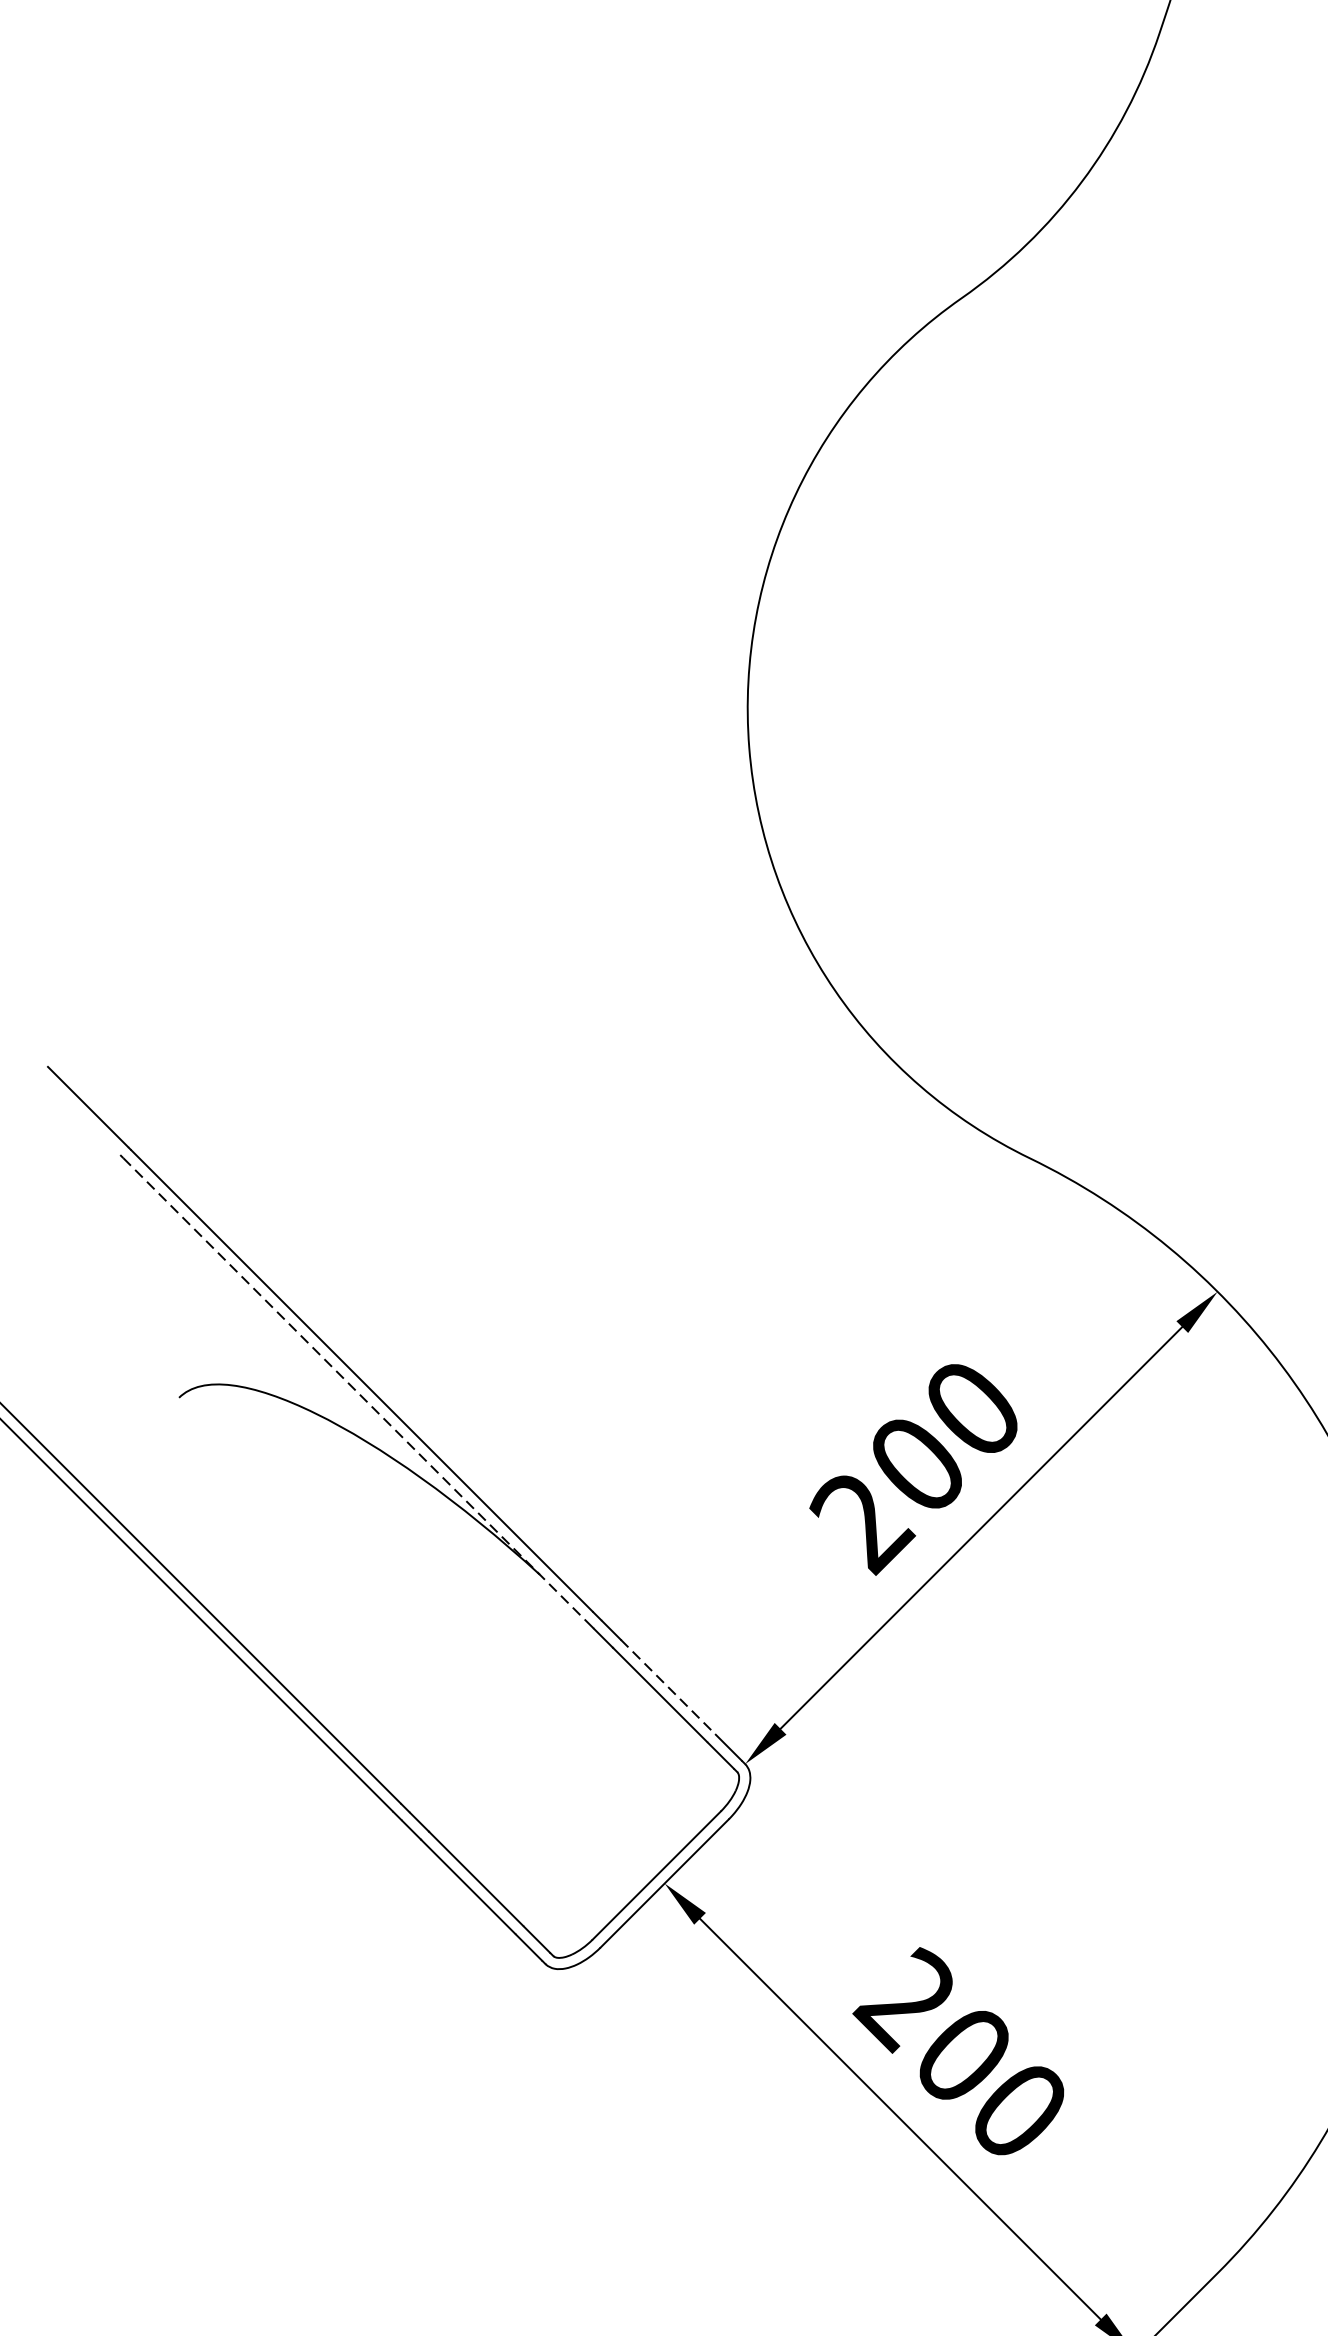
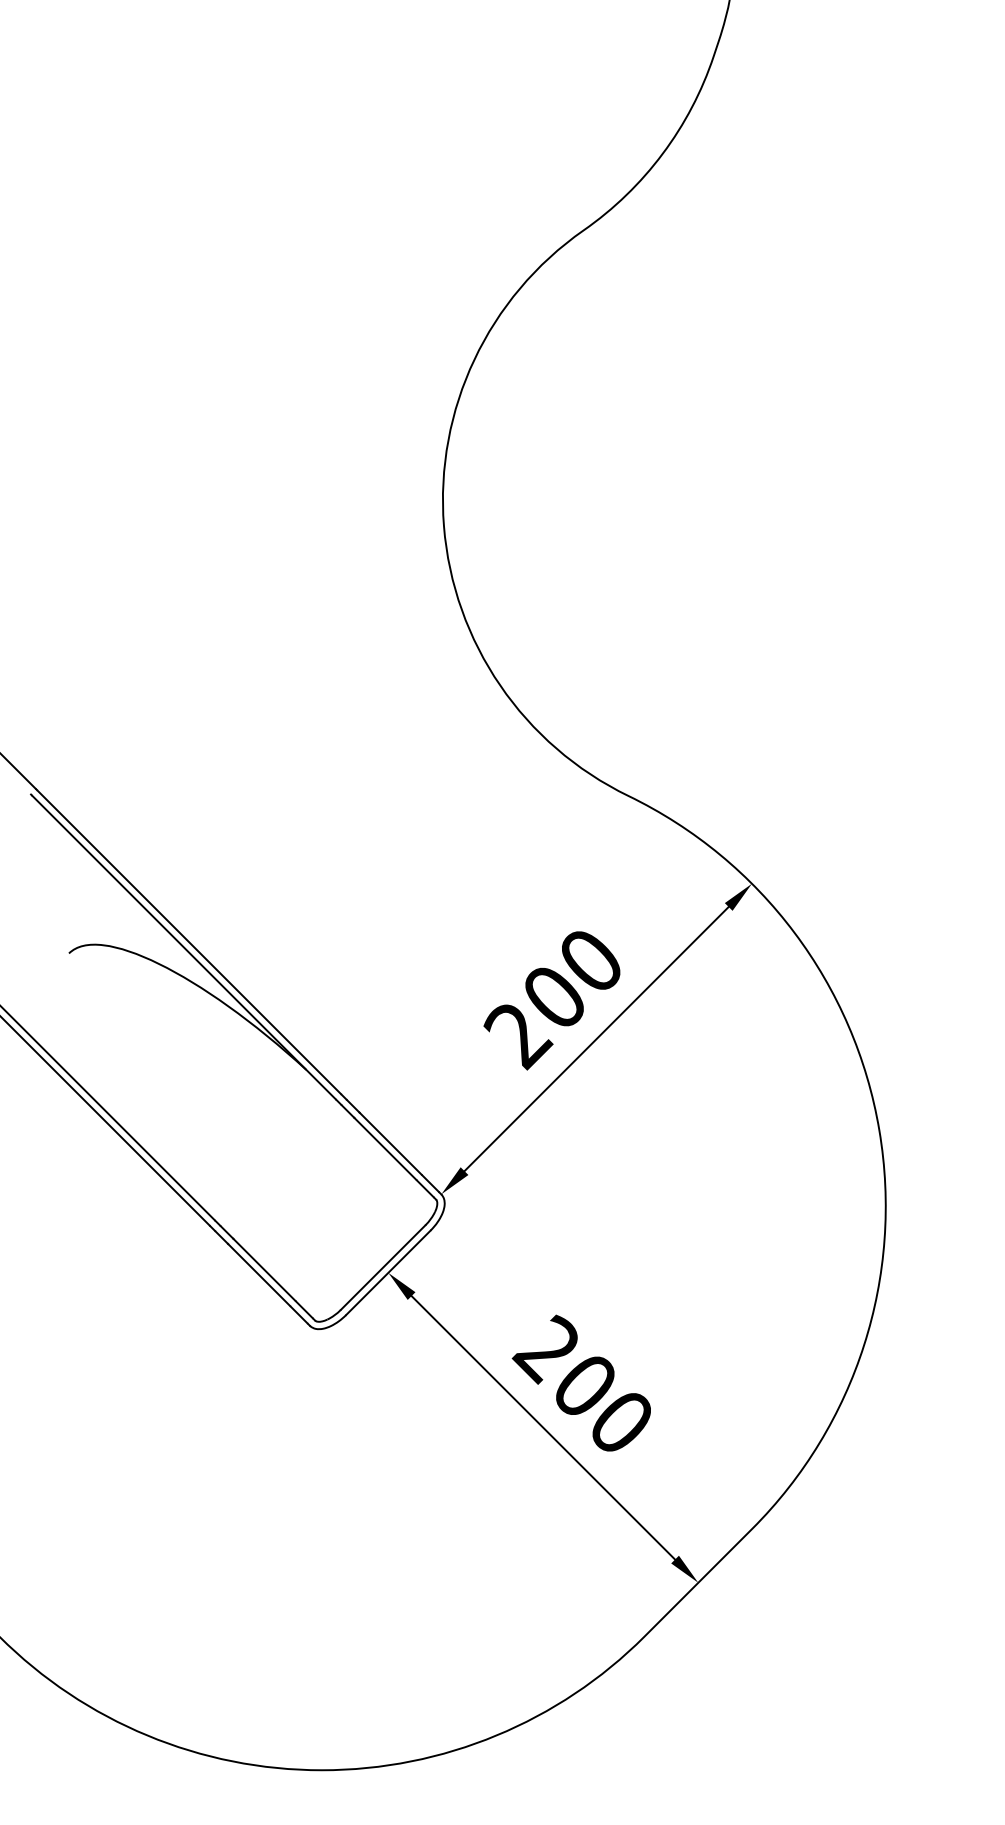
line: (354, 1388) -> (184, 947), dashed -> solid
line: (667, 1686) -> (390, 1143), dashed -> solid

